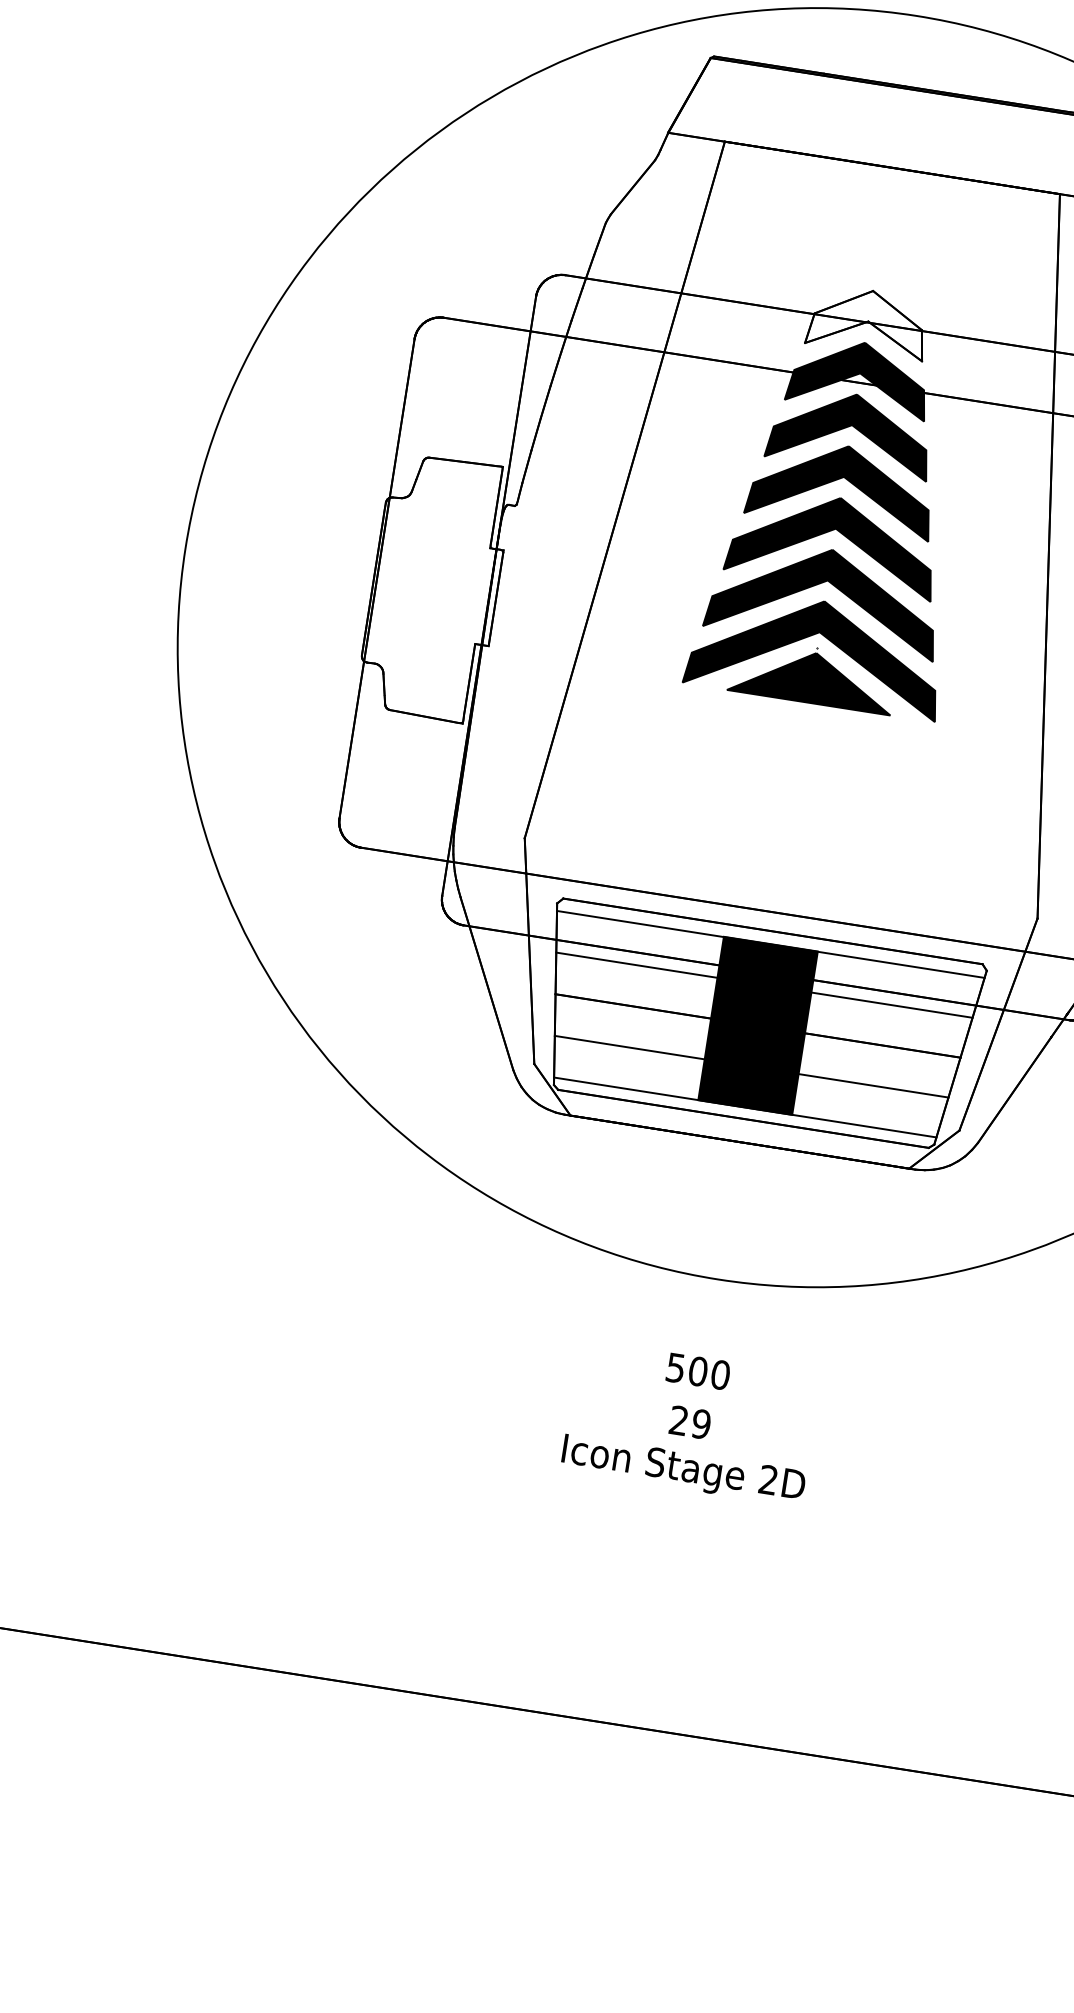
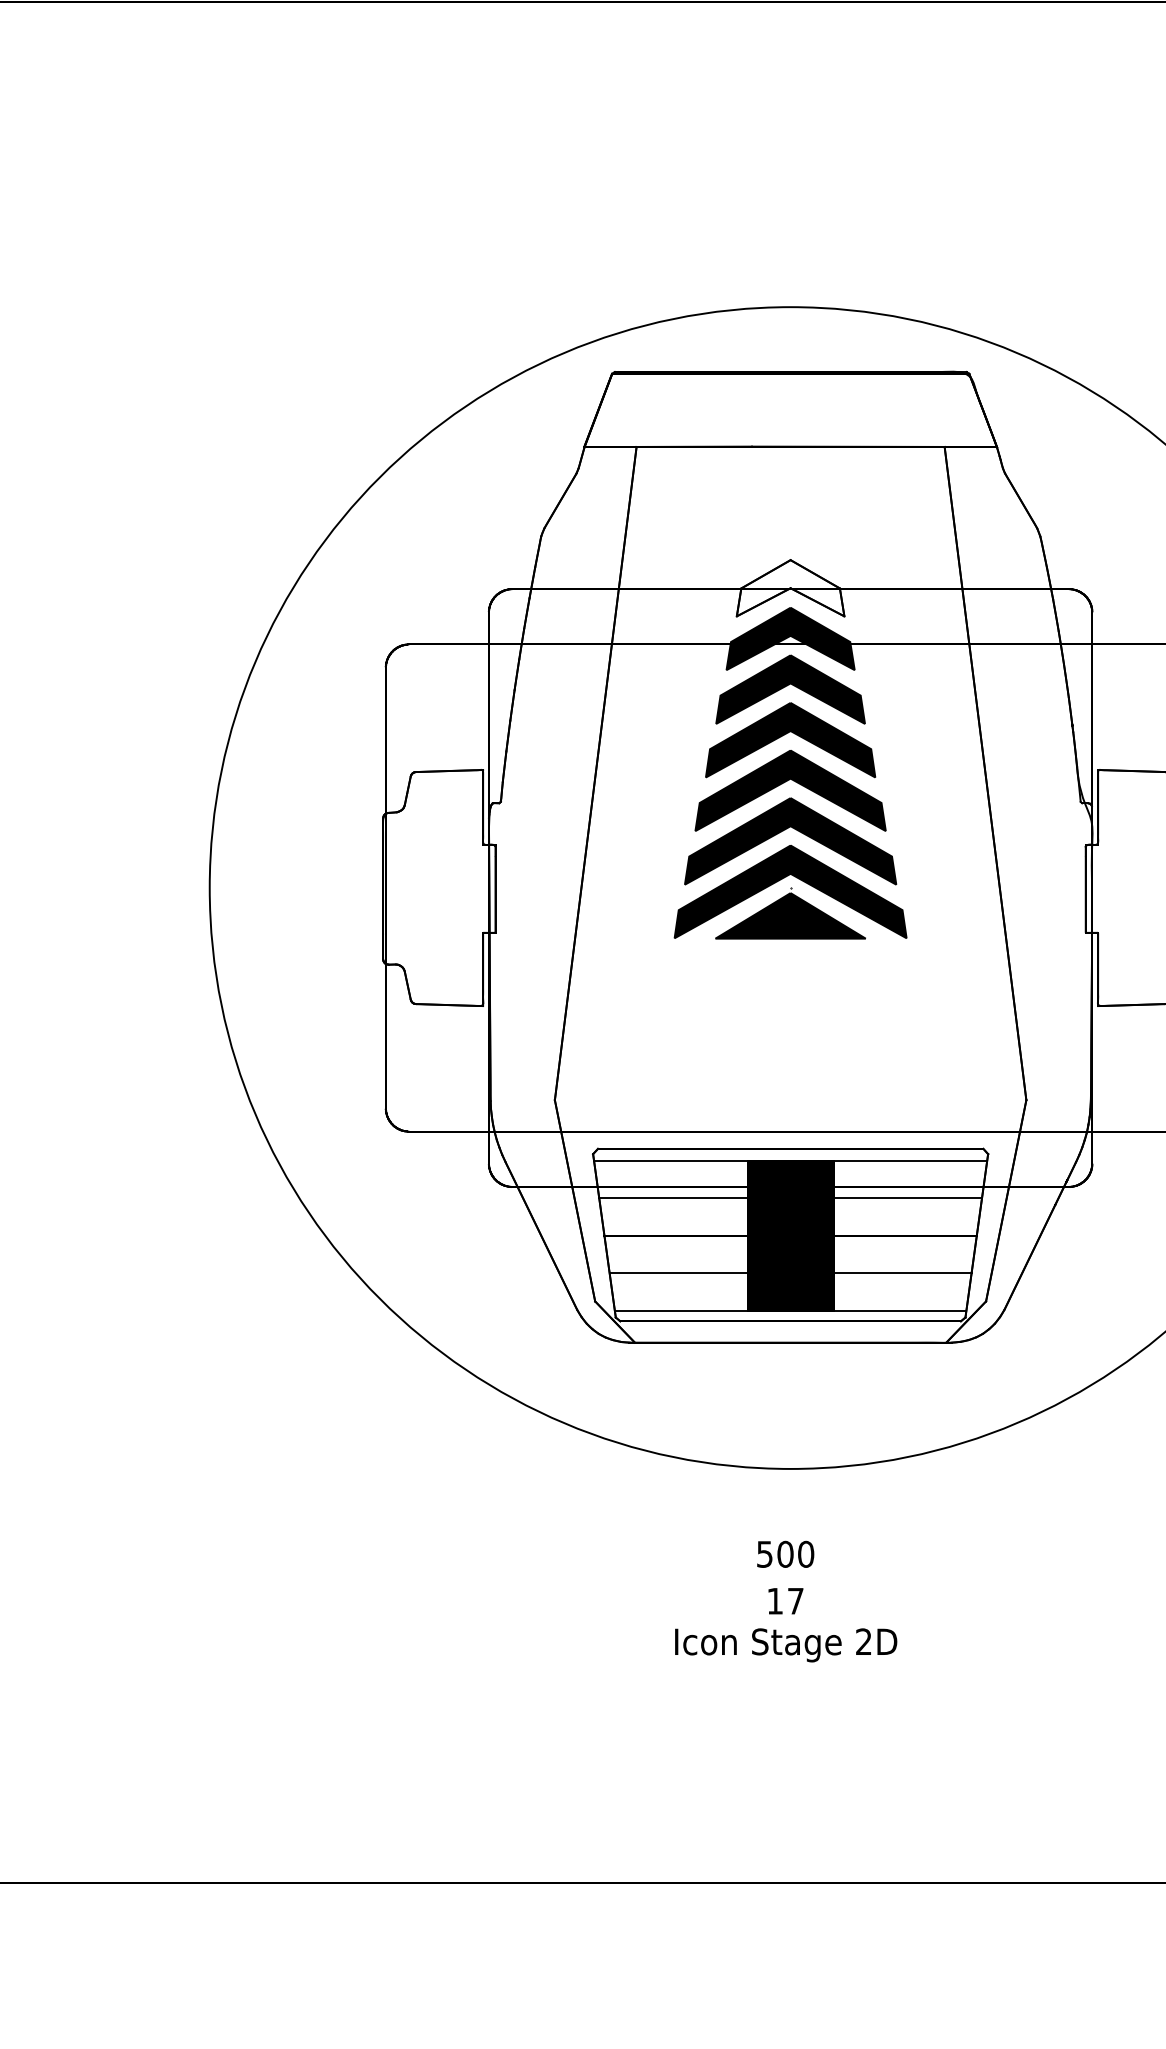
text: (690, 1421) -> (785, 1600), 29 -> 17

